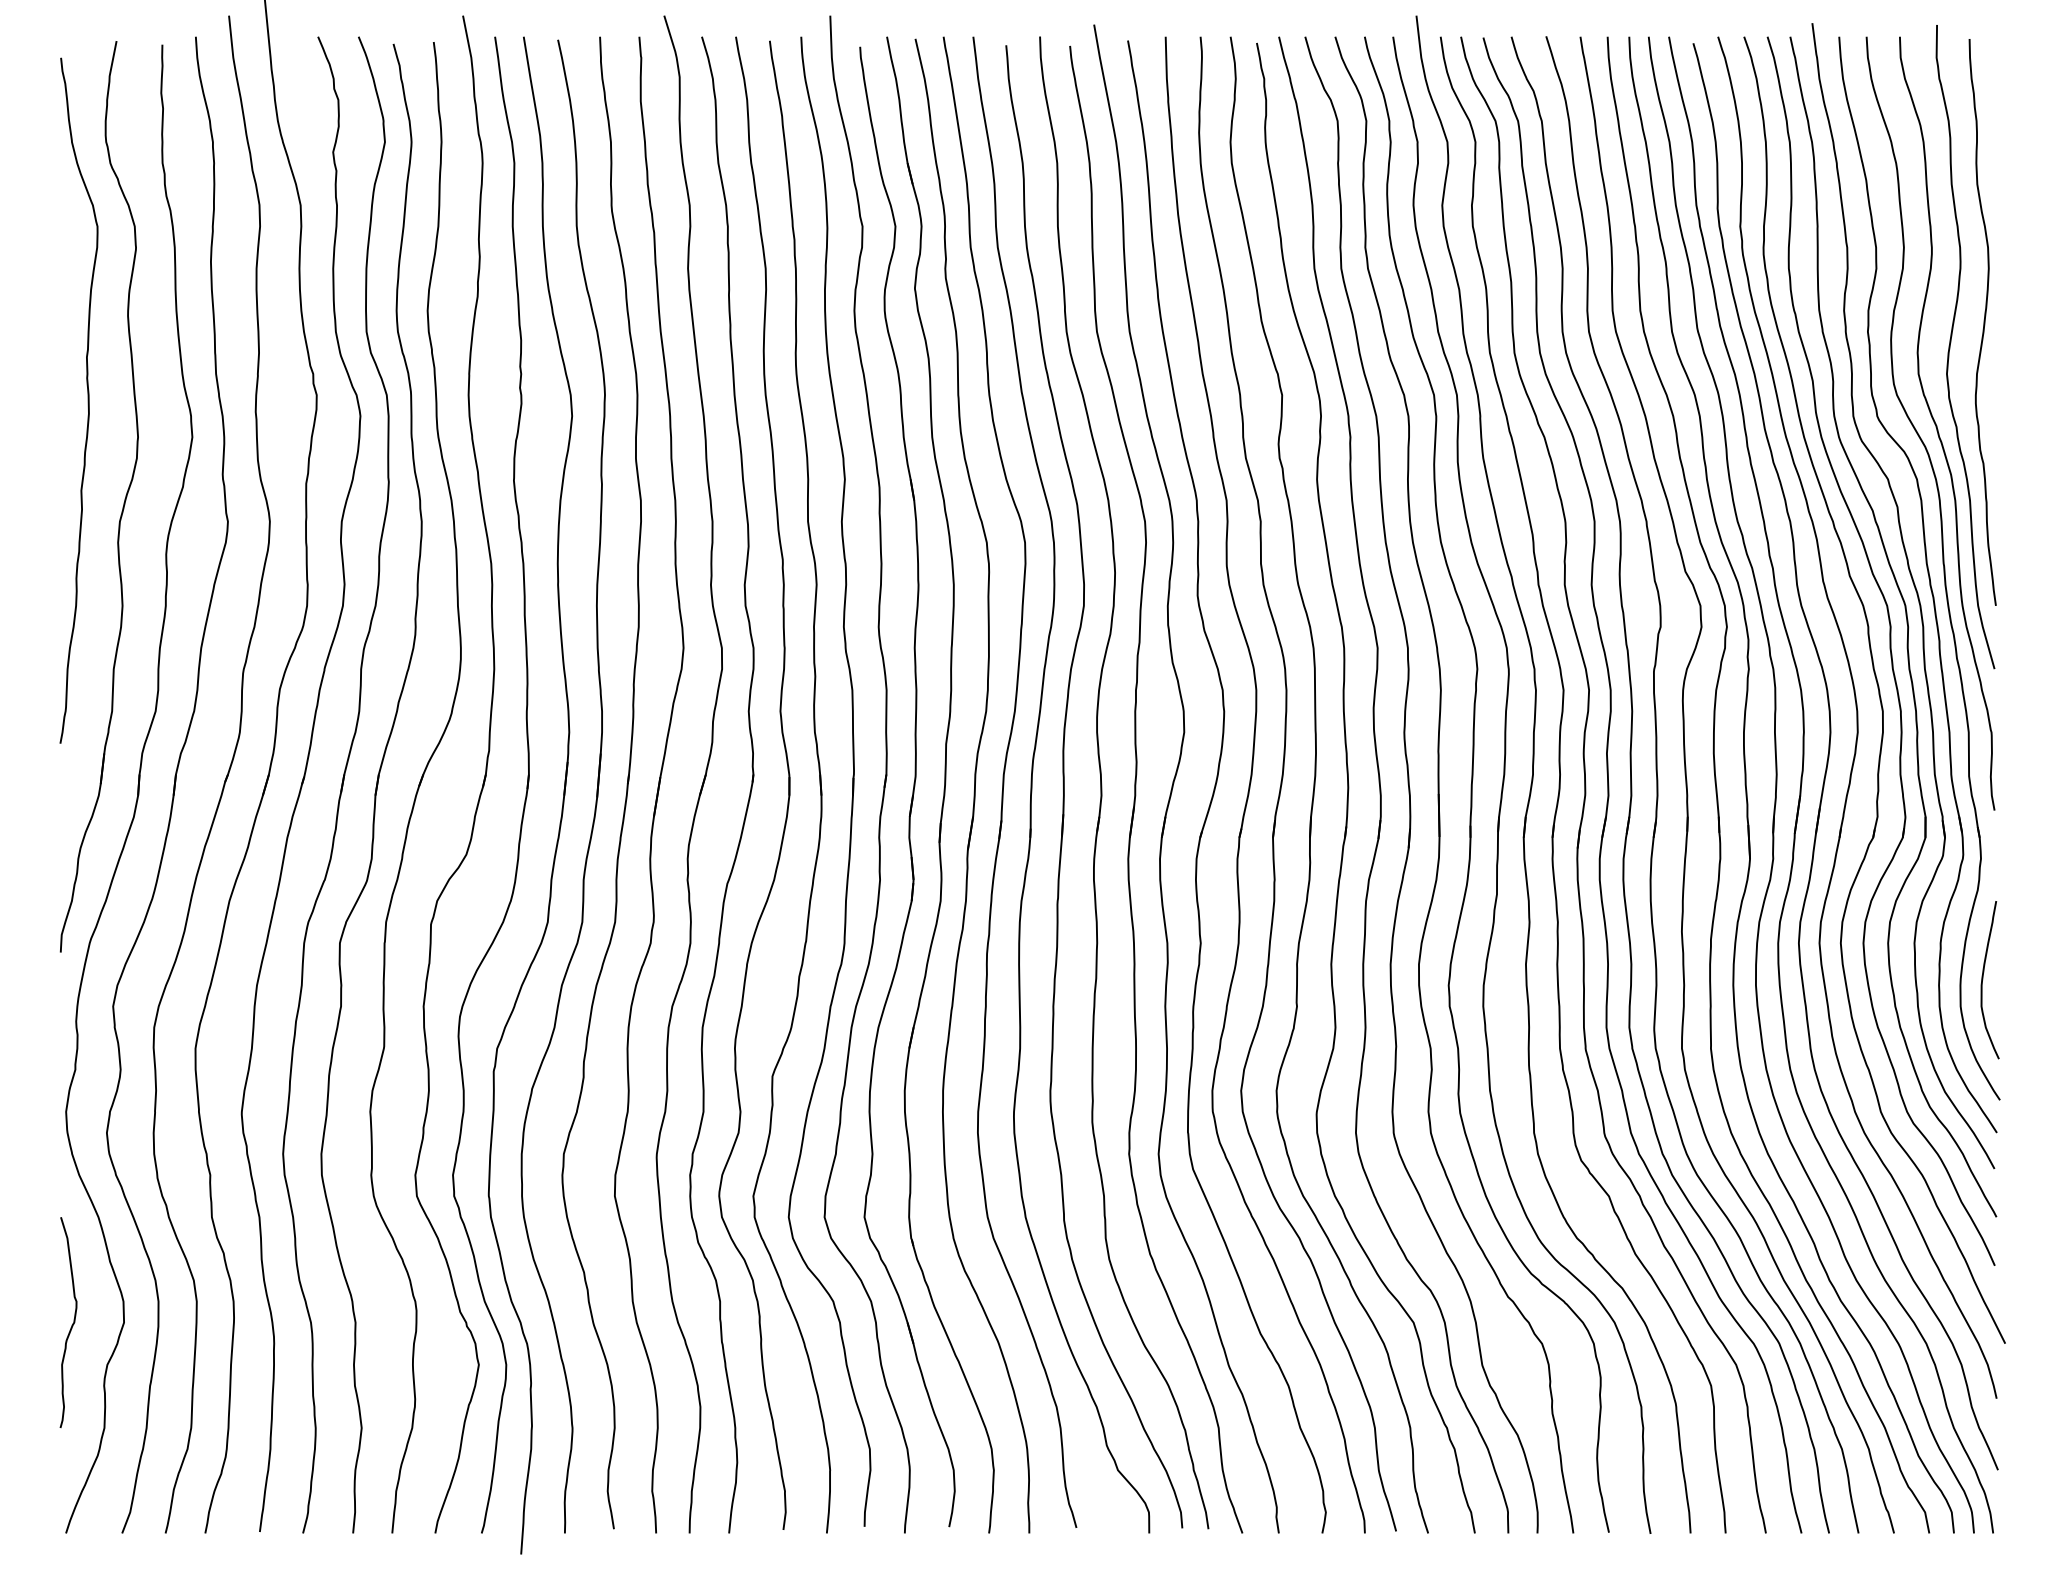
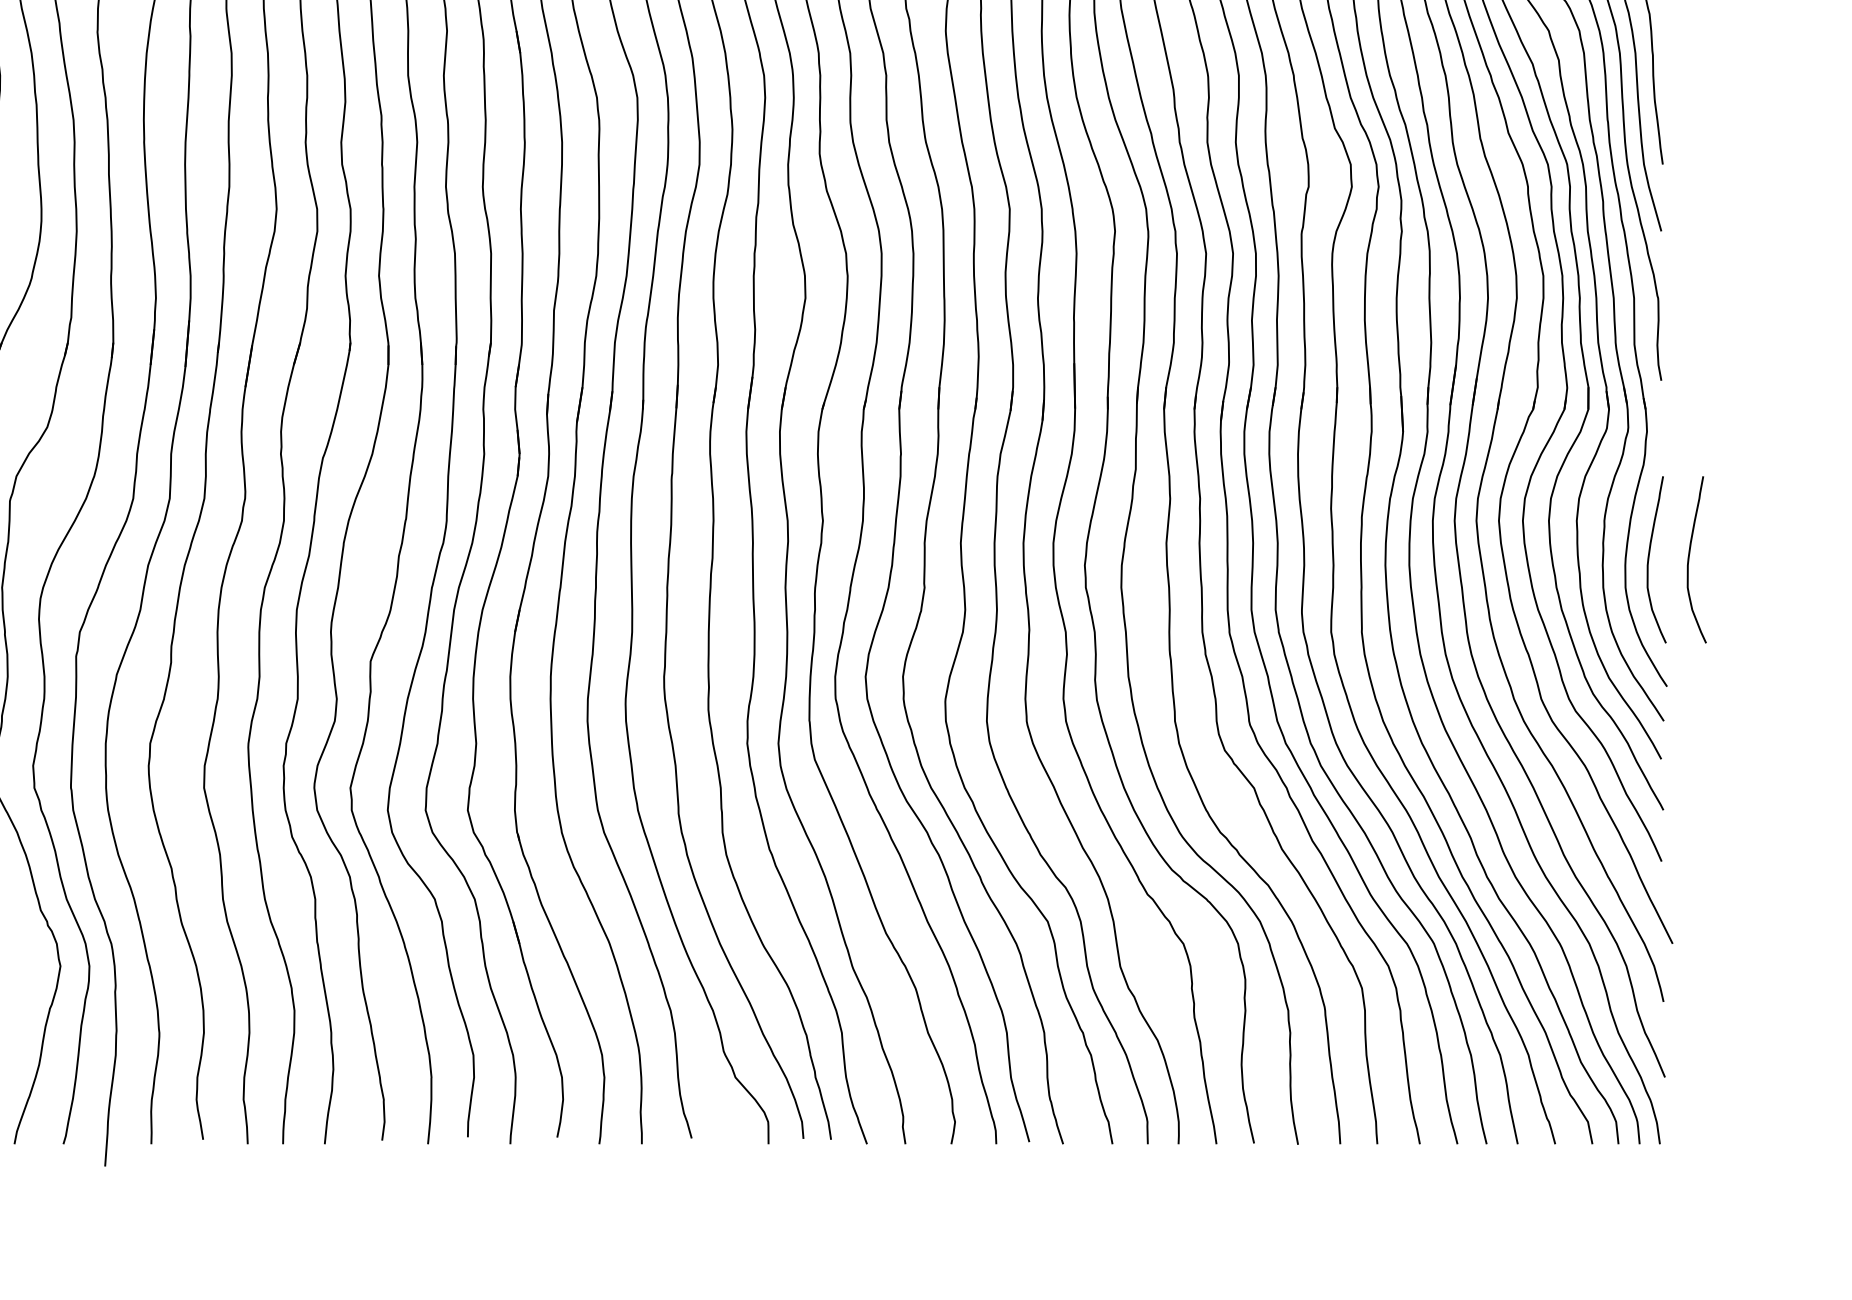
curve: (2021, 979) -> (1689, 559), added

